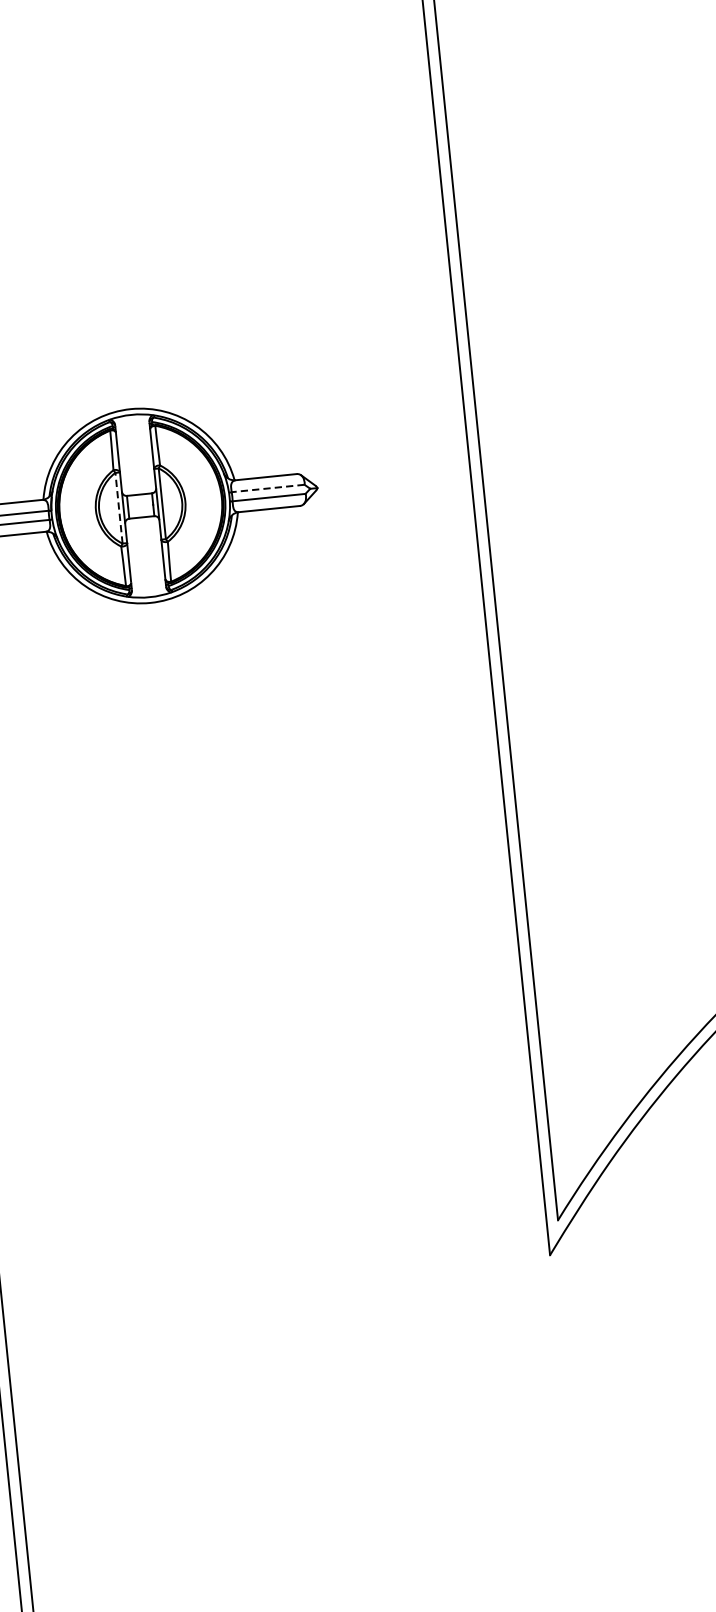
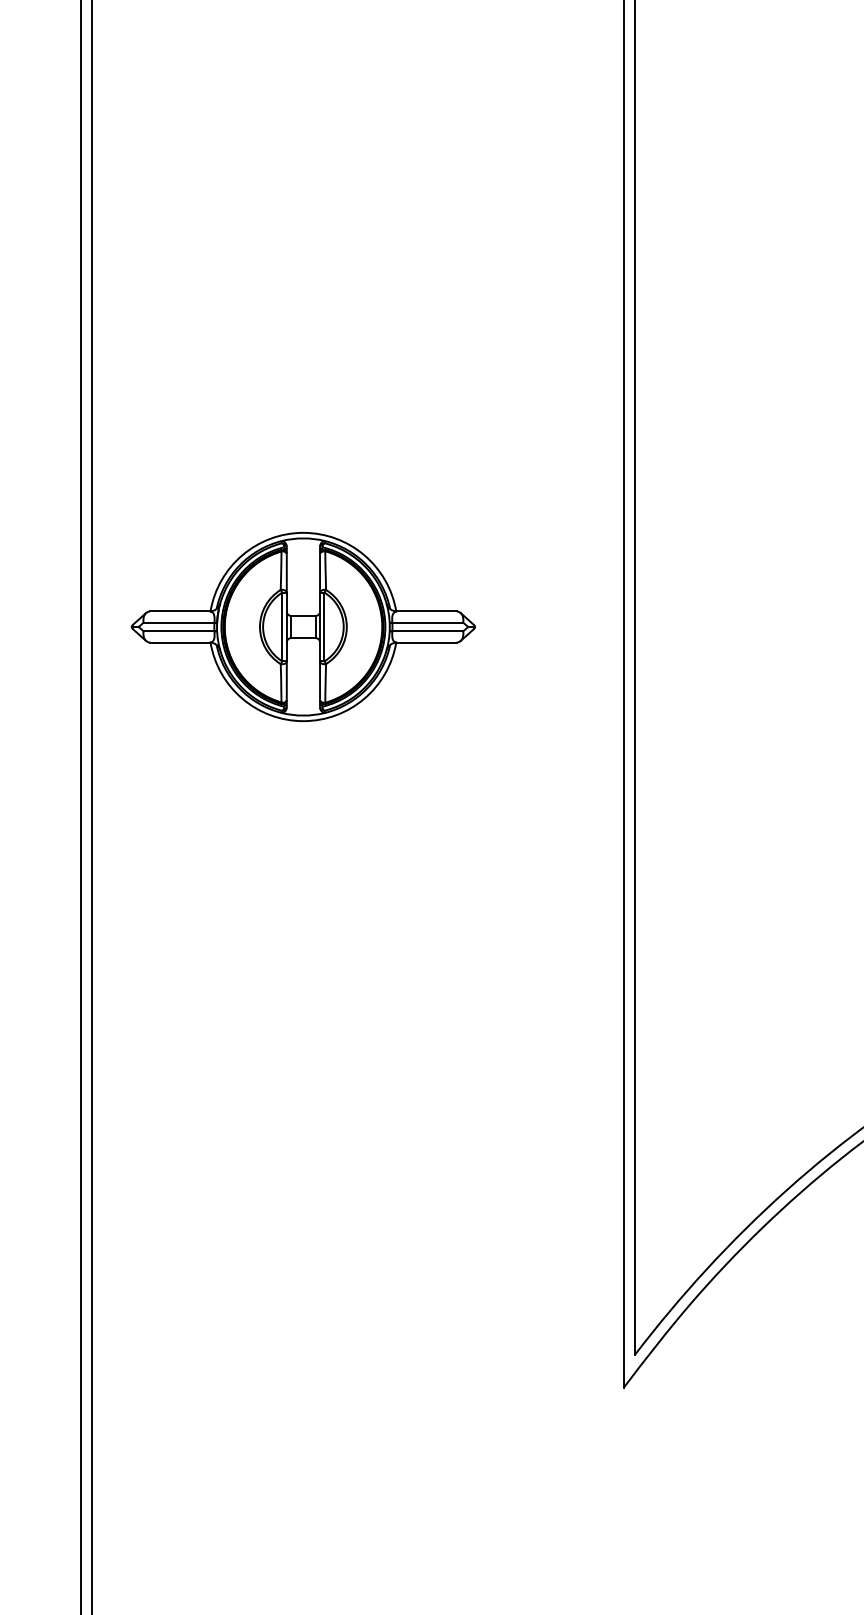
line: (267, 488) -> (427, 622), dashed -> solid
line: (119, 507) -> (282, 626), dashed -> solid

